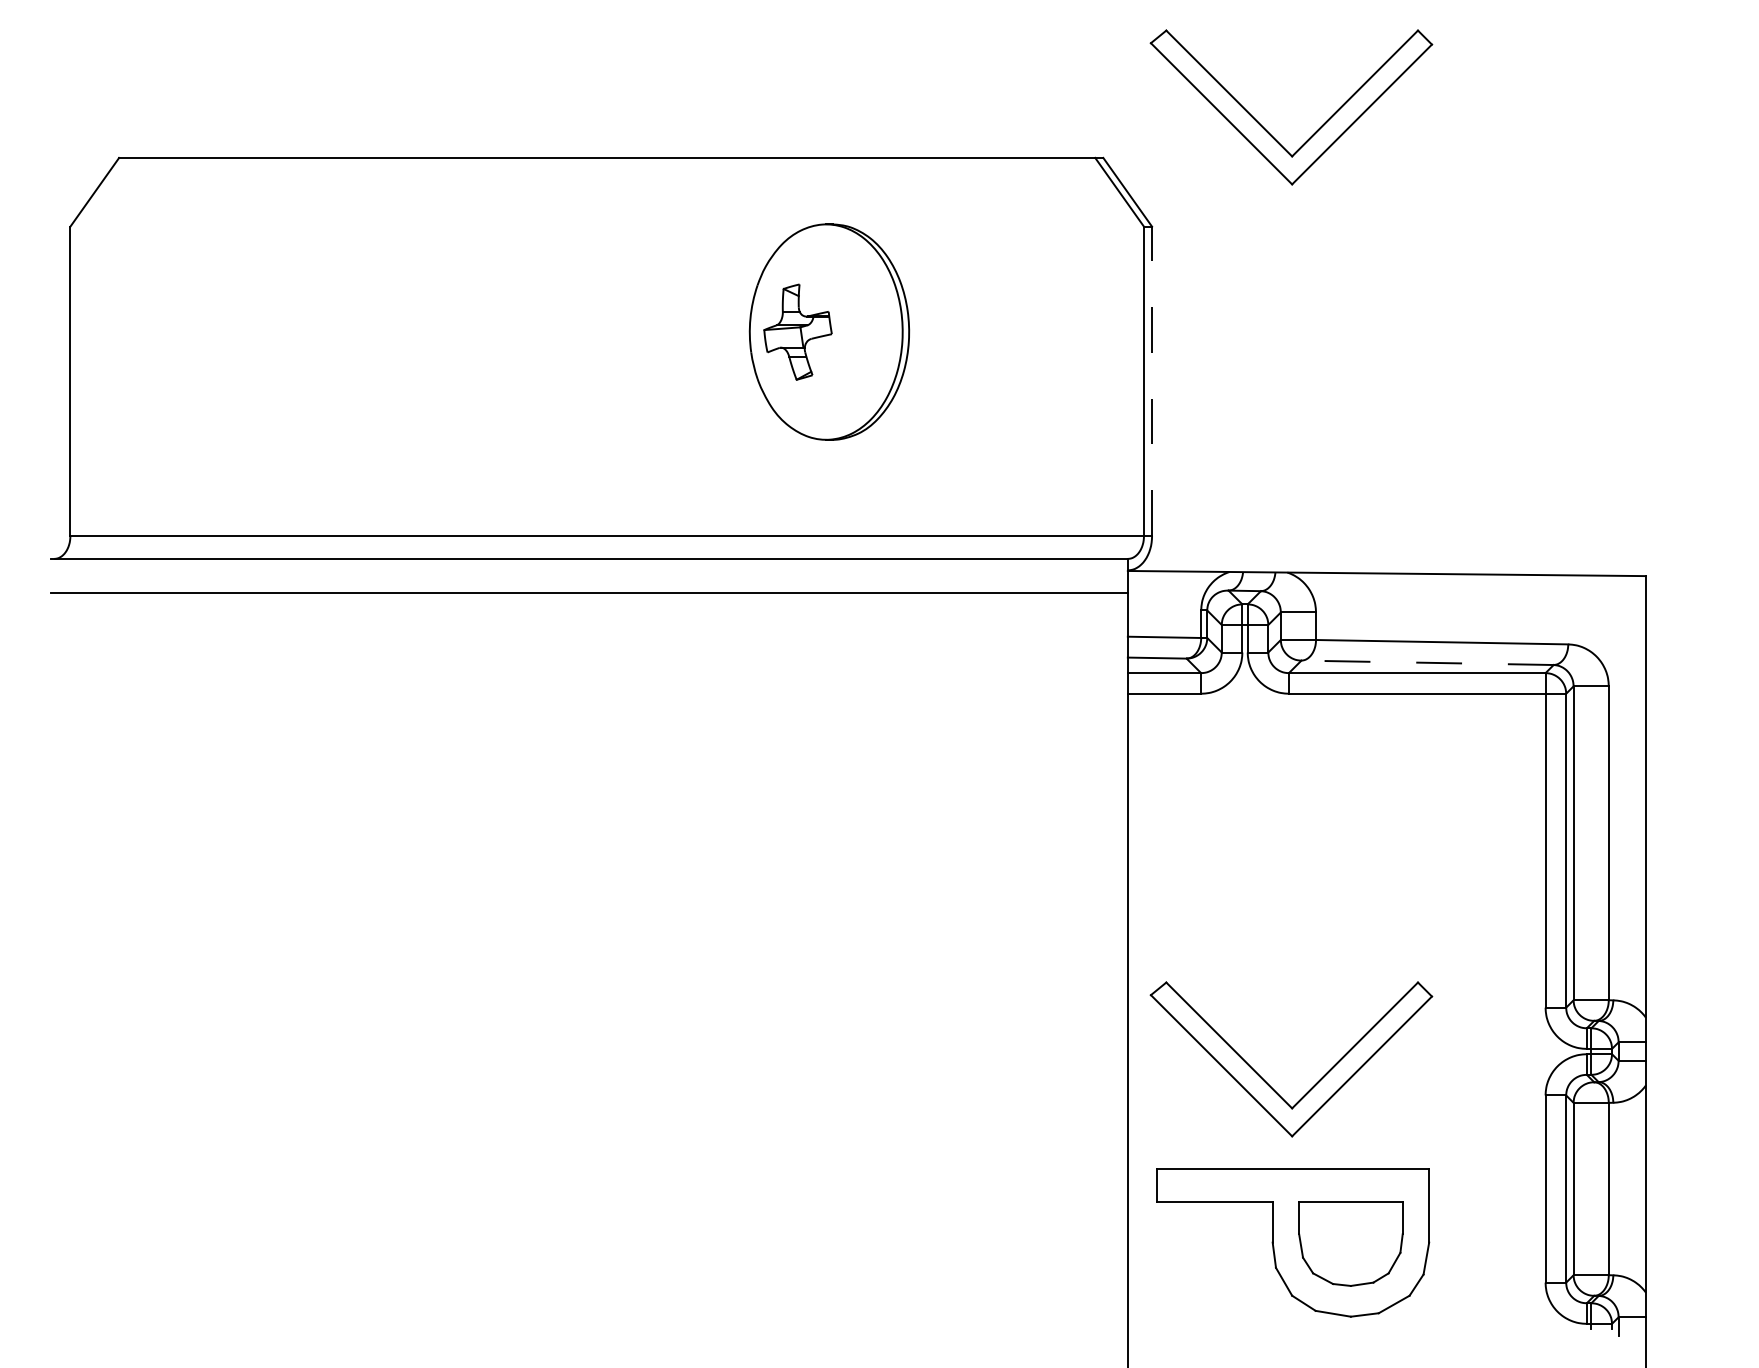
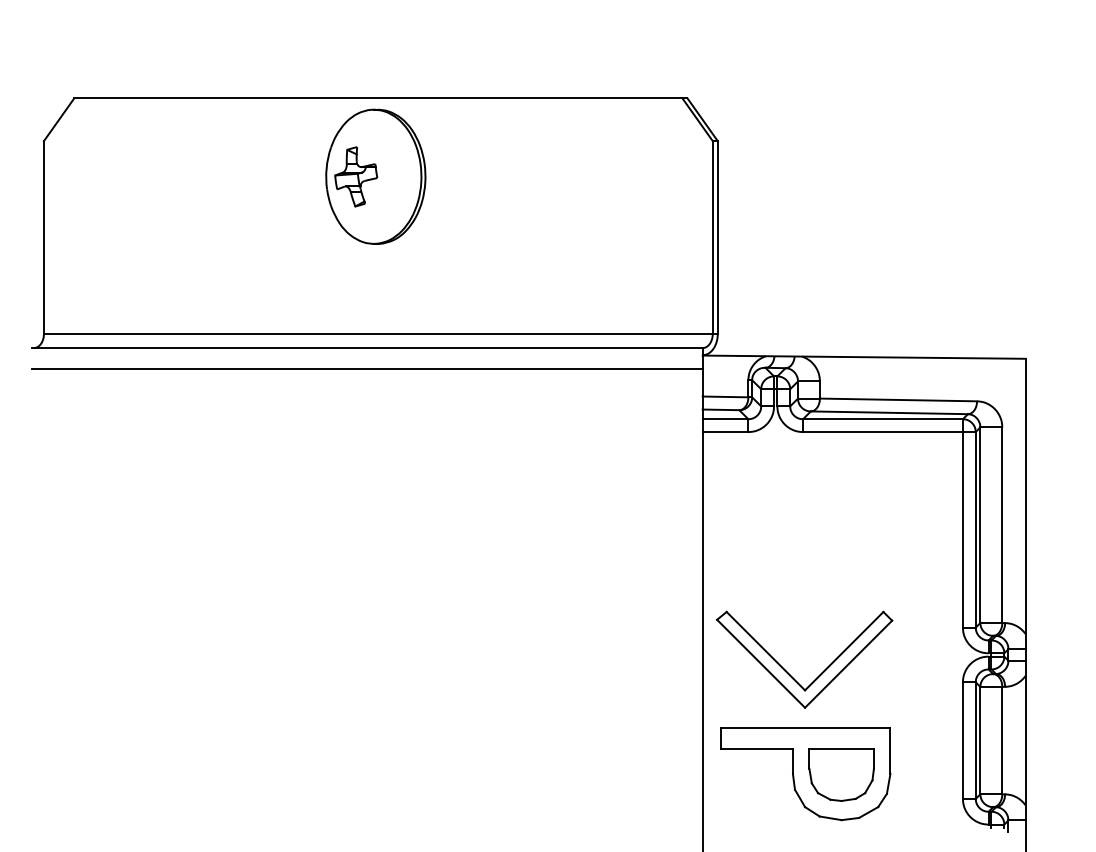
part: (1267, 129) -> (789, 80), removed
part: (828, 331) -> (375, 176), moved
line: (1151, 379) -> (717, 236), dashed -> solid
line: (1427, 662) -> (889, 412), dashed -> solid

